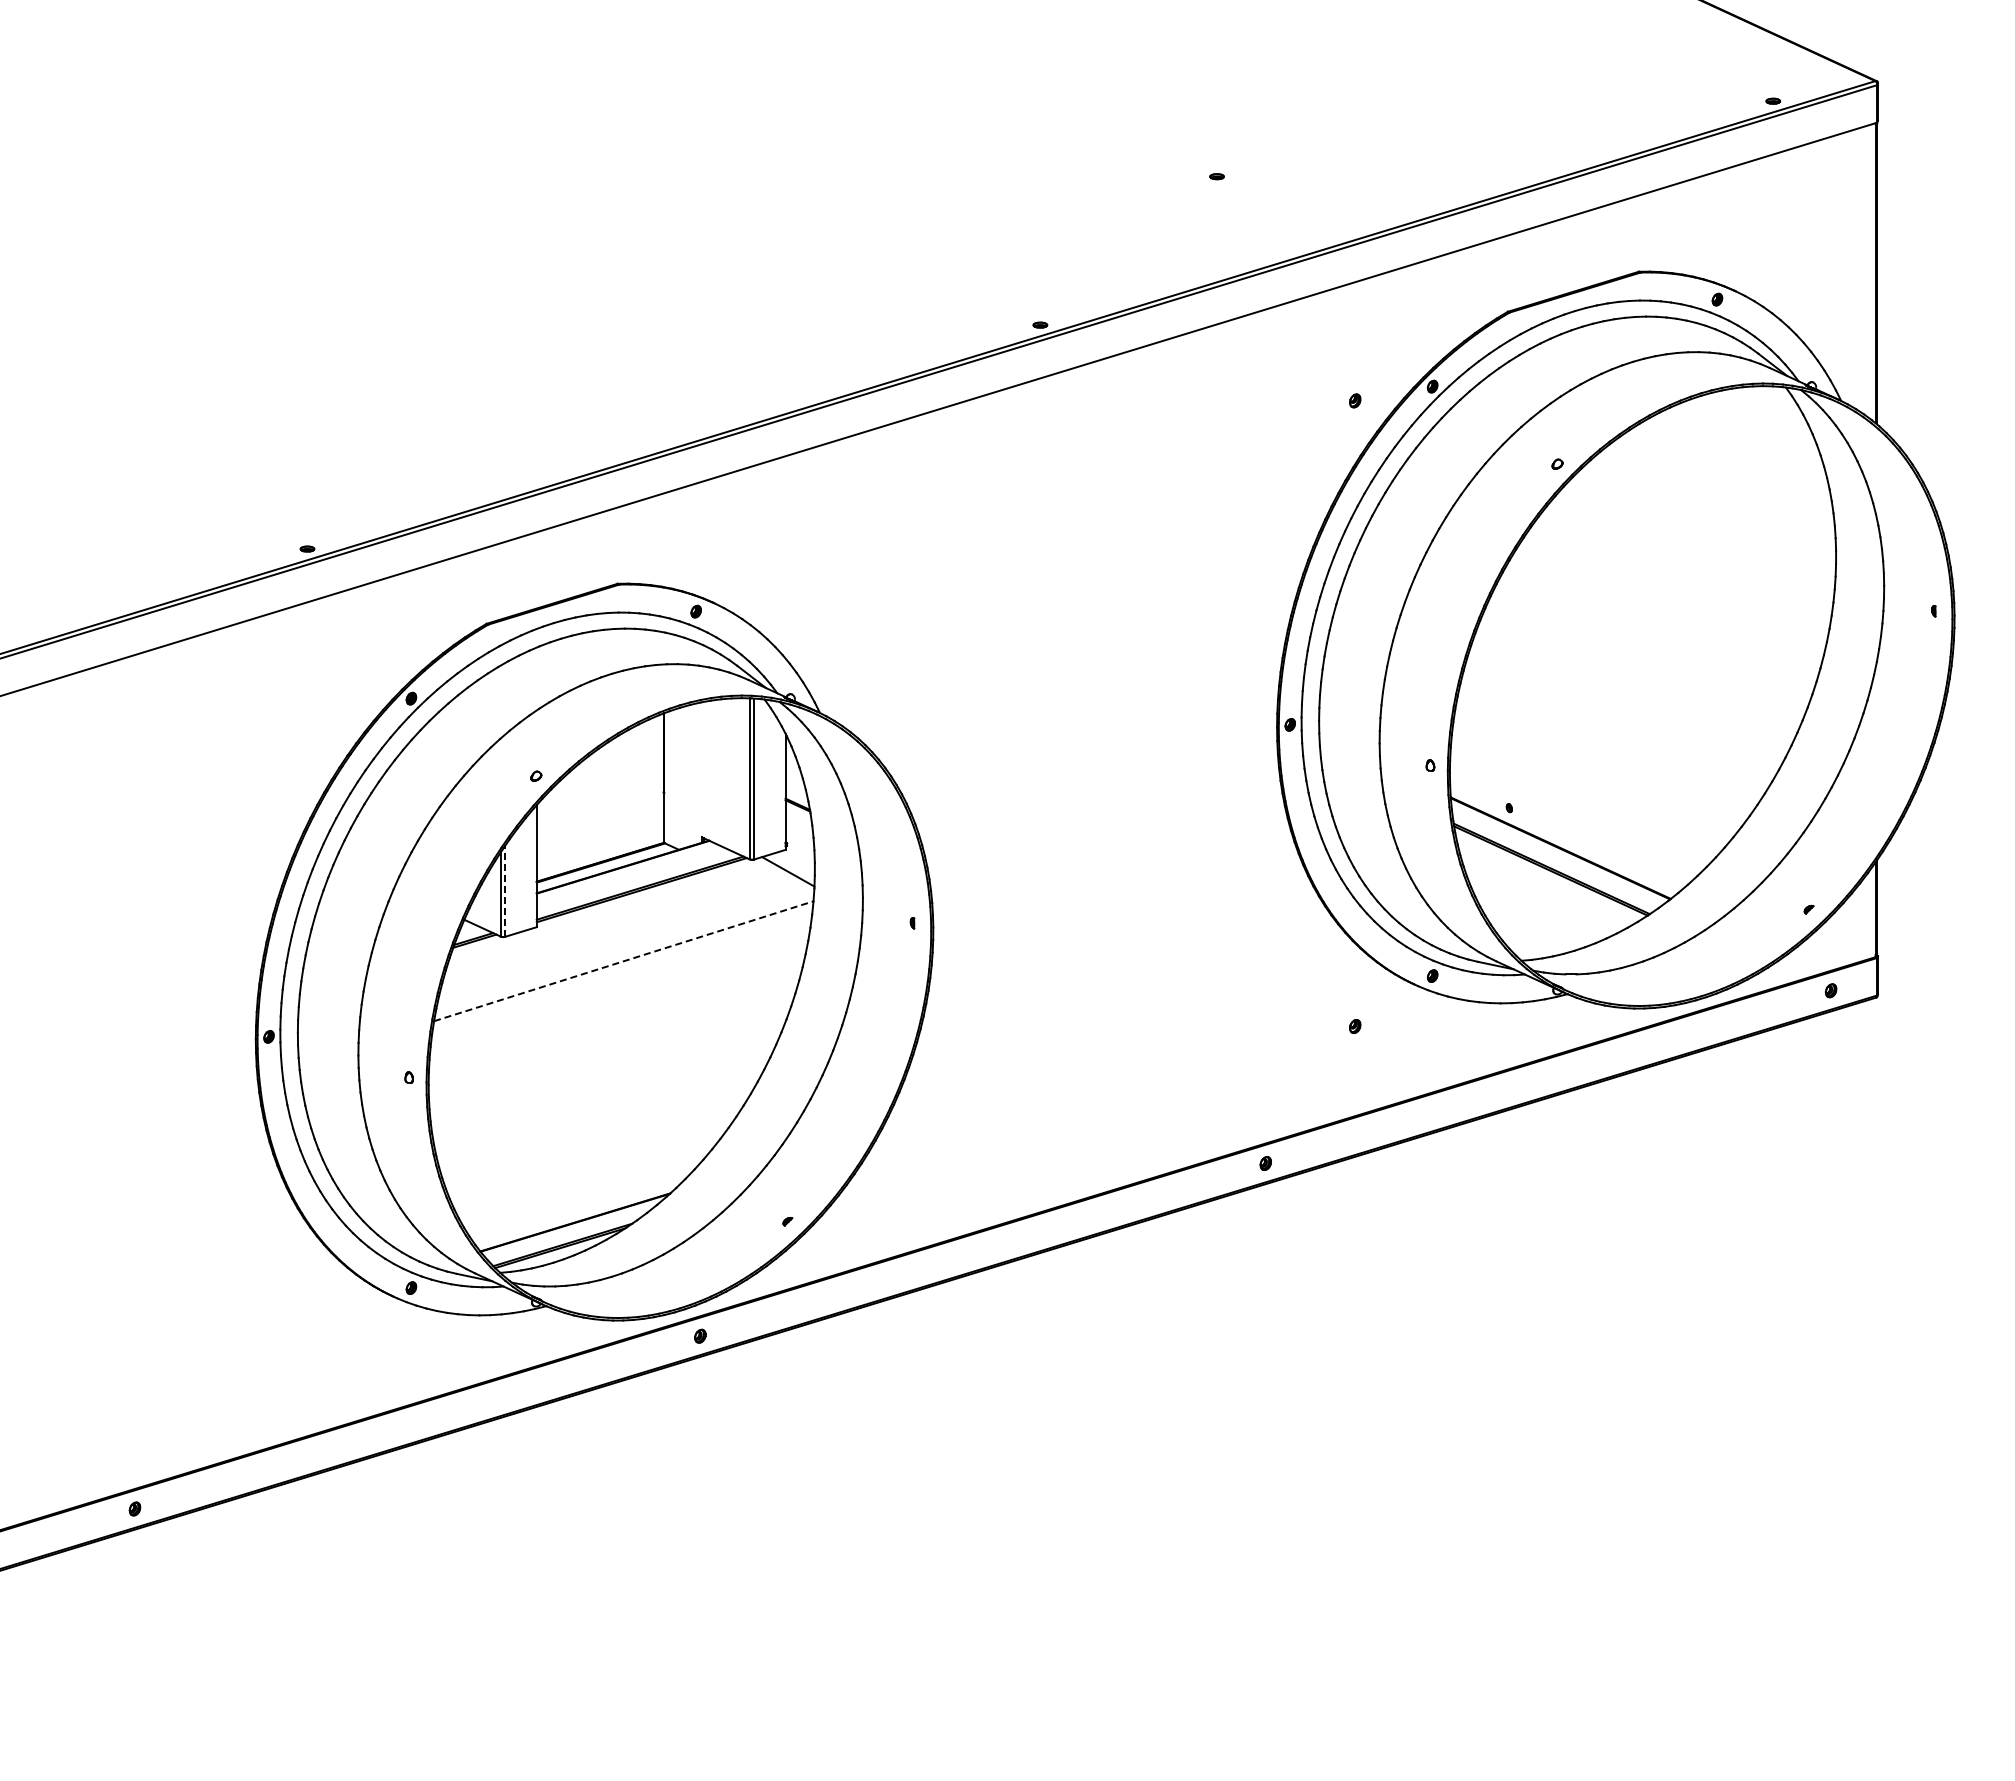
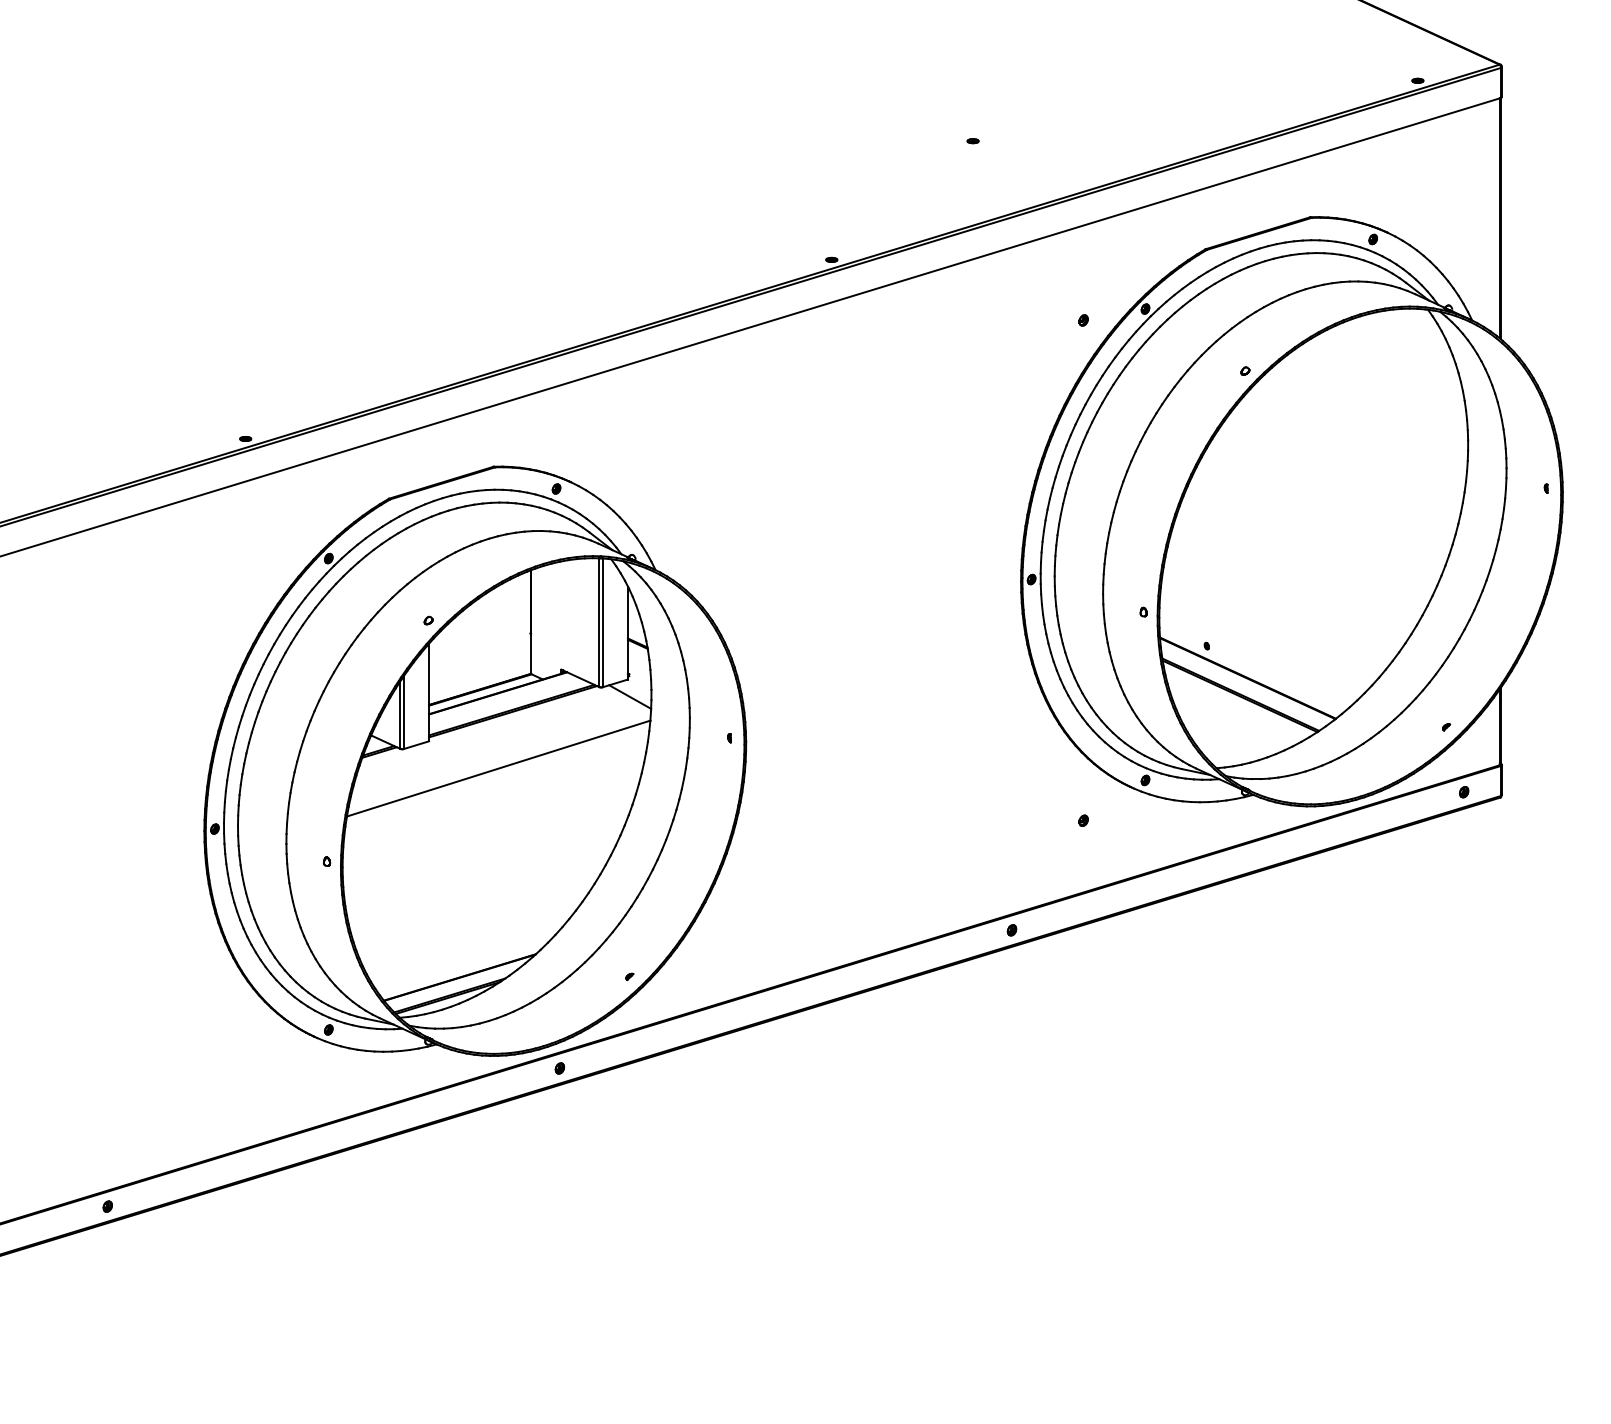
line: (505, 891) -> (404, 712), dashed -> solid
line: (623, 961) -> (498, 768), dashed -> solid

